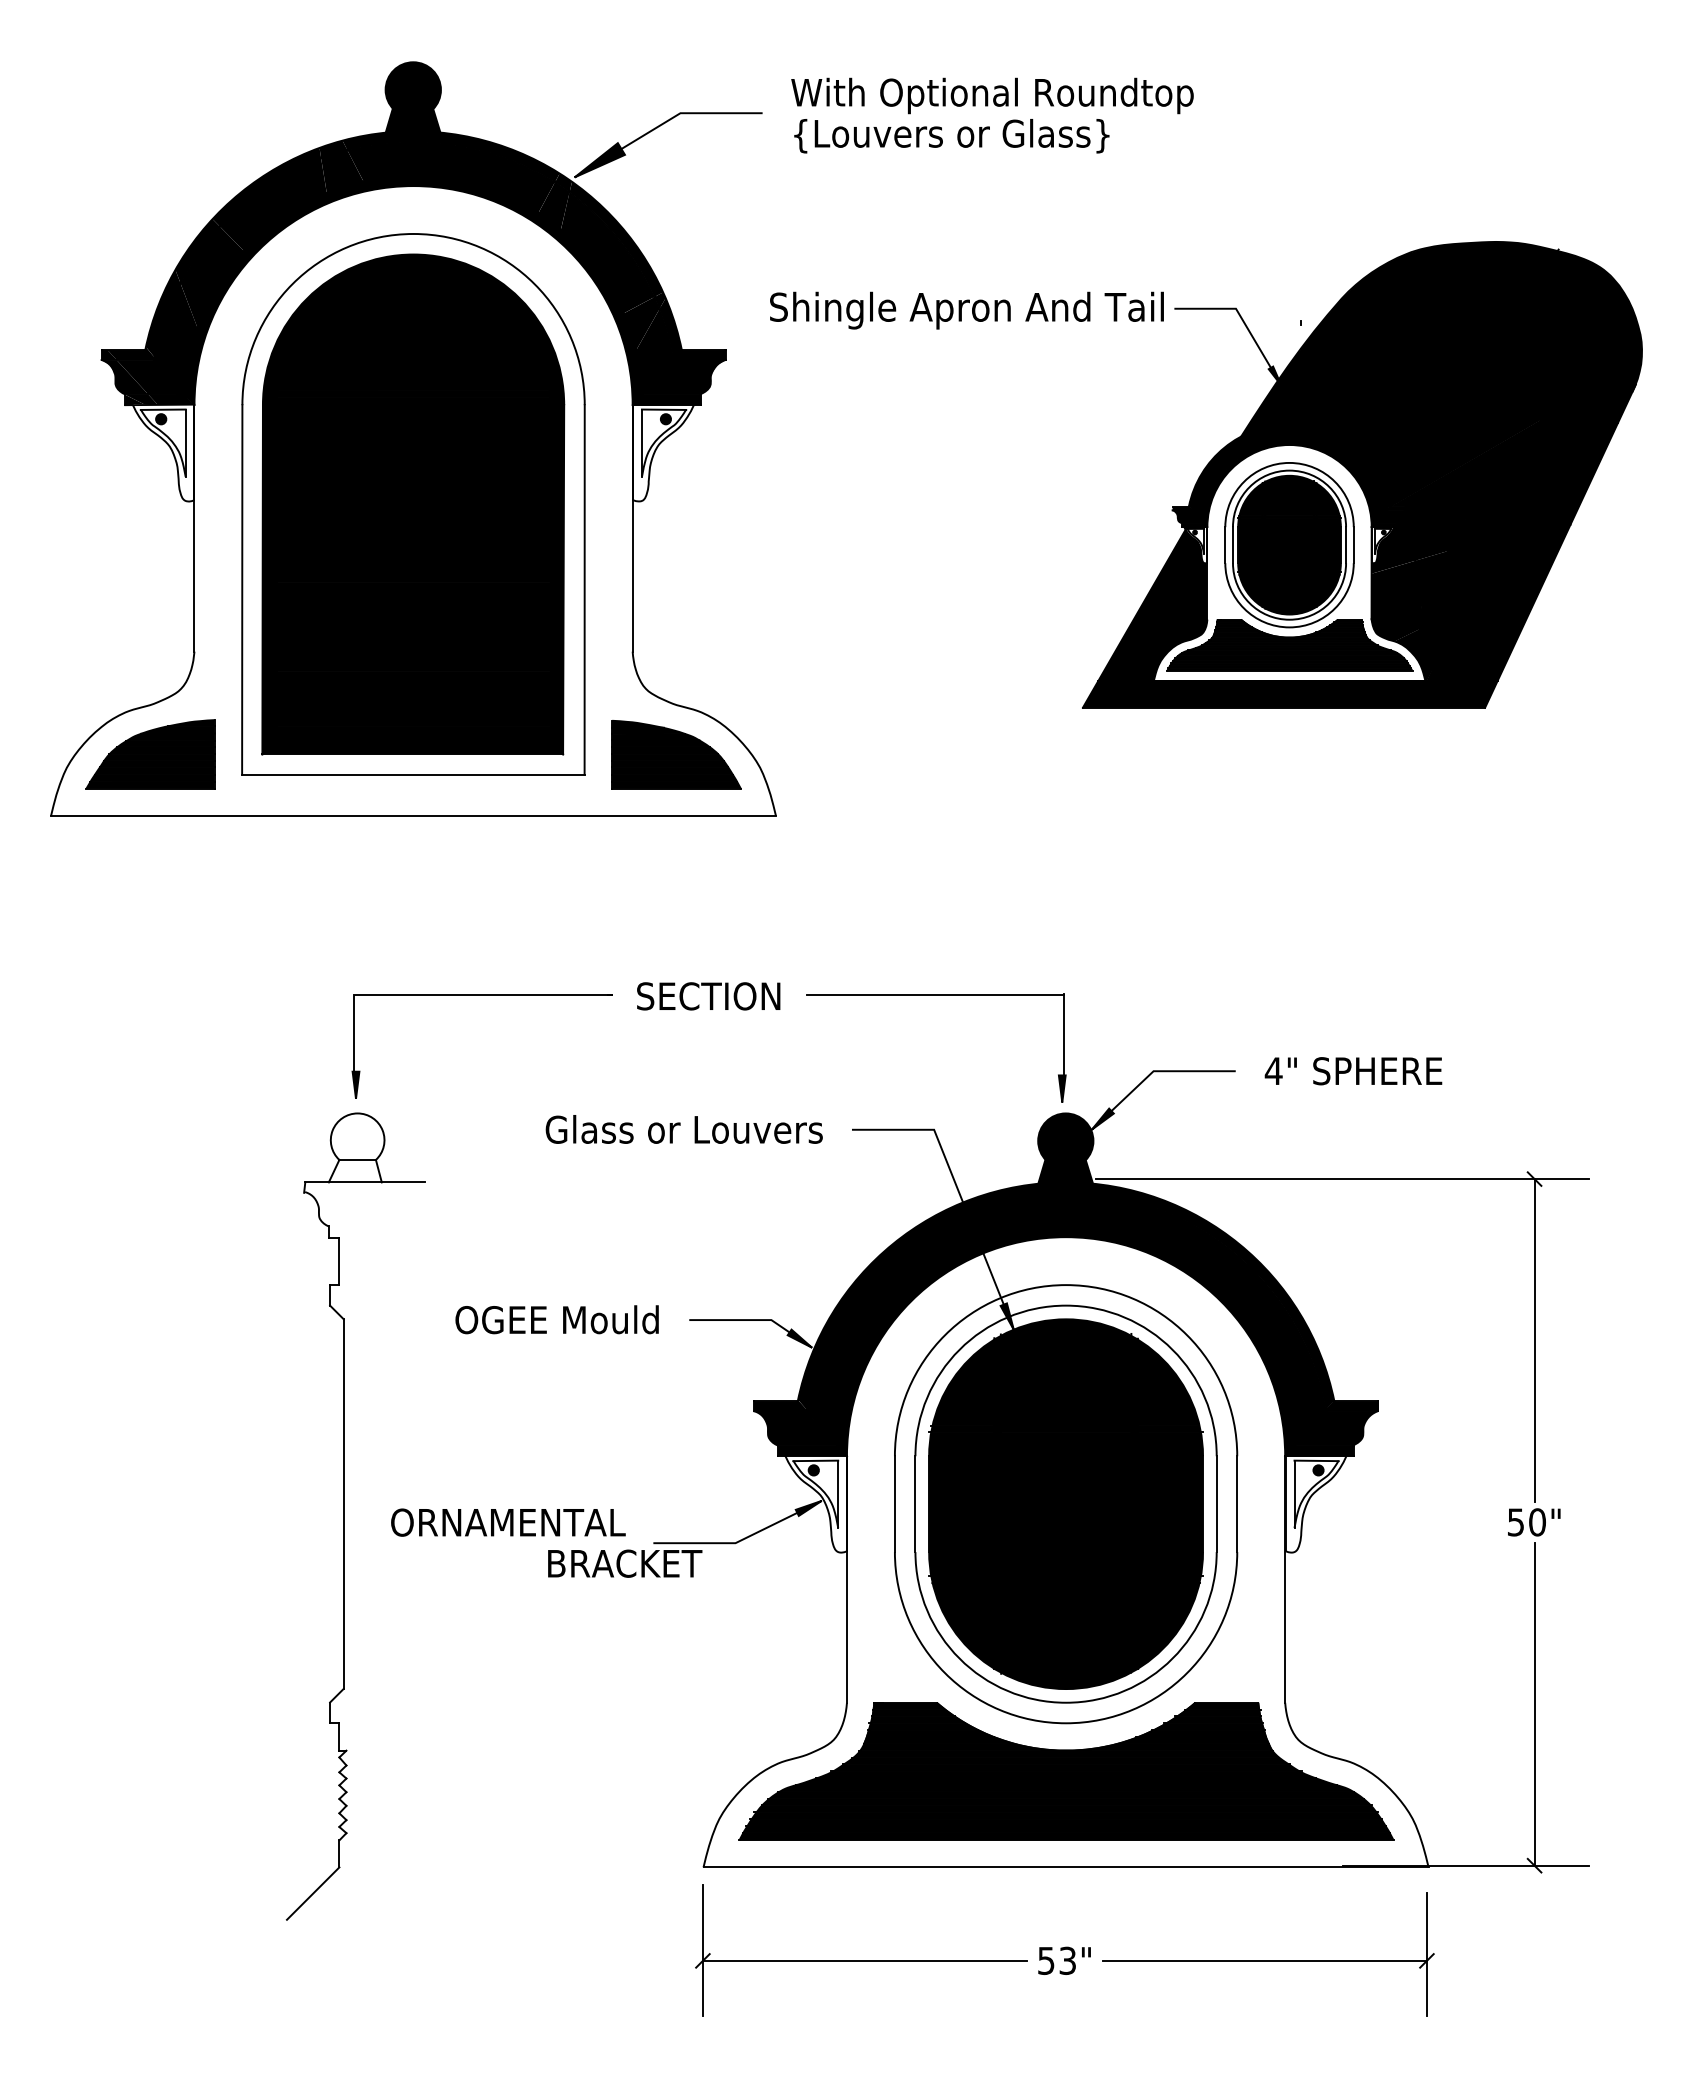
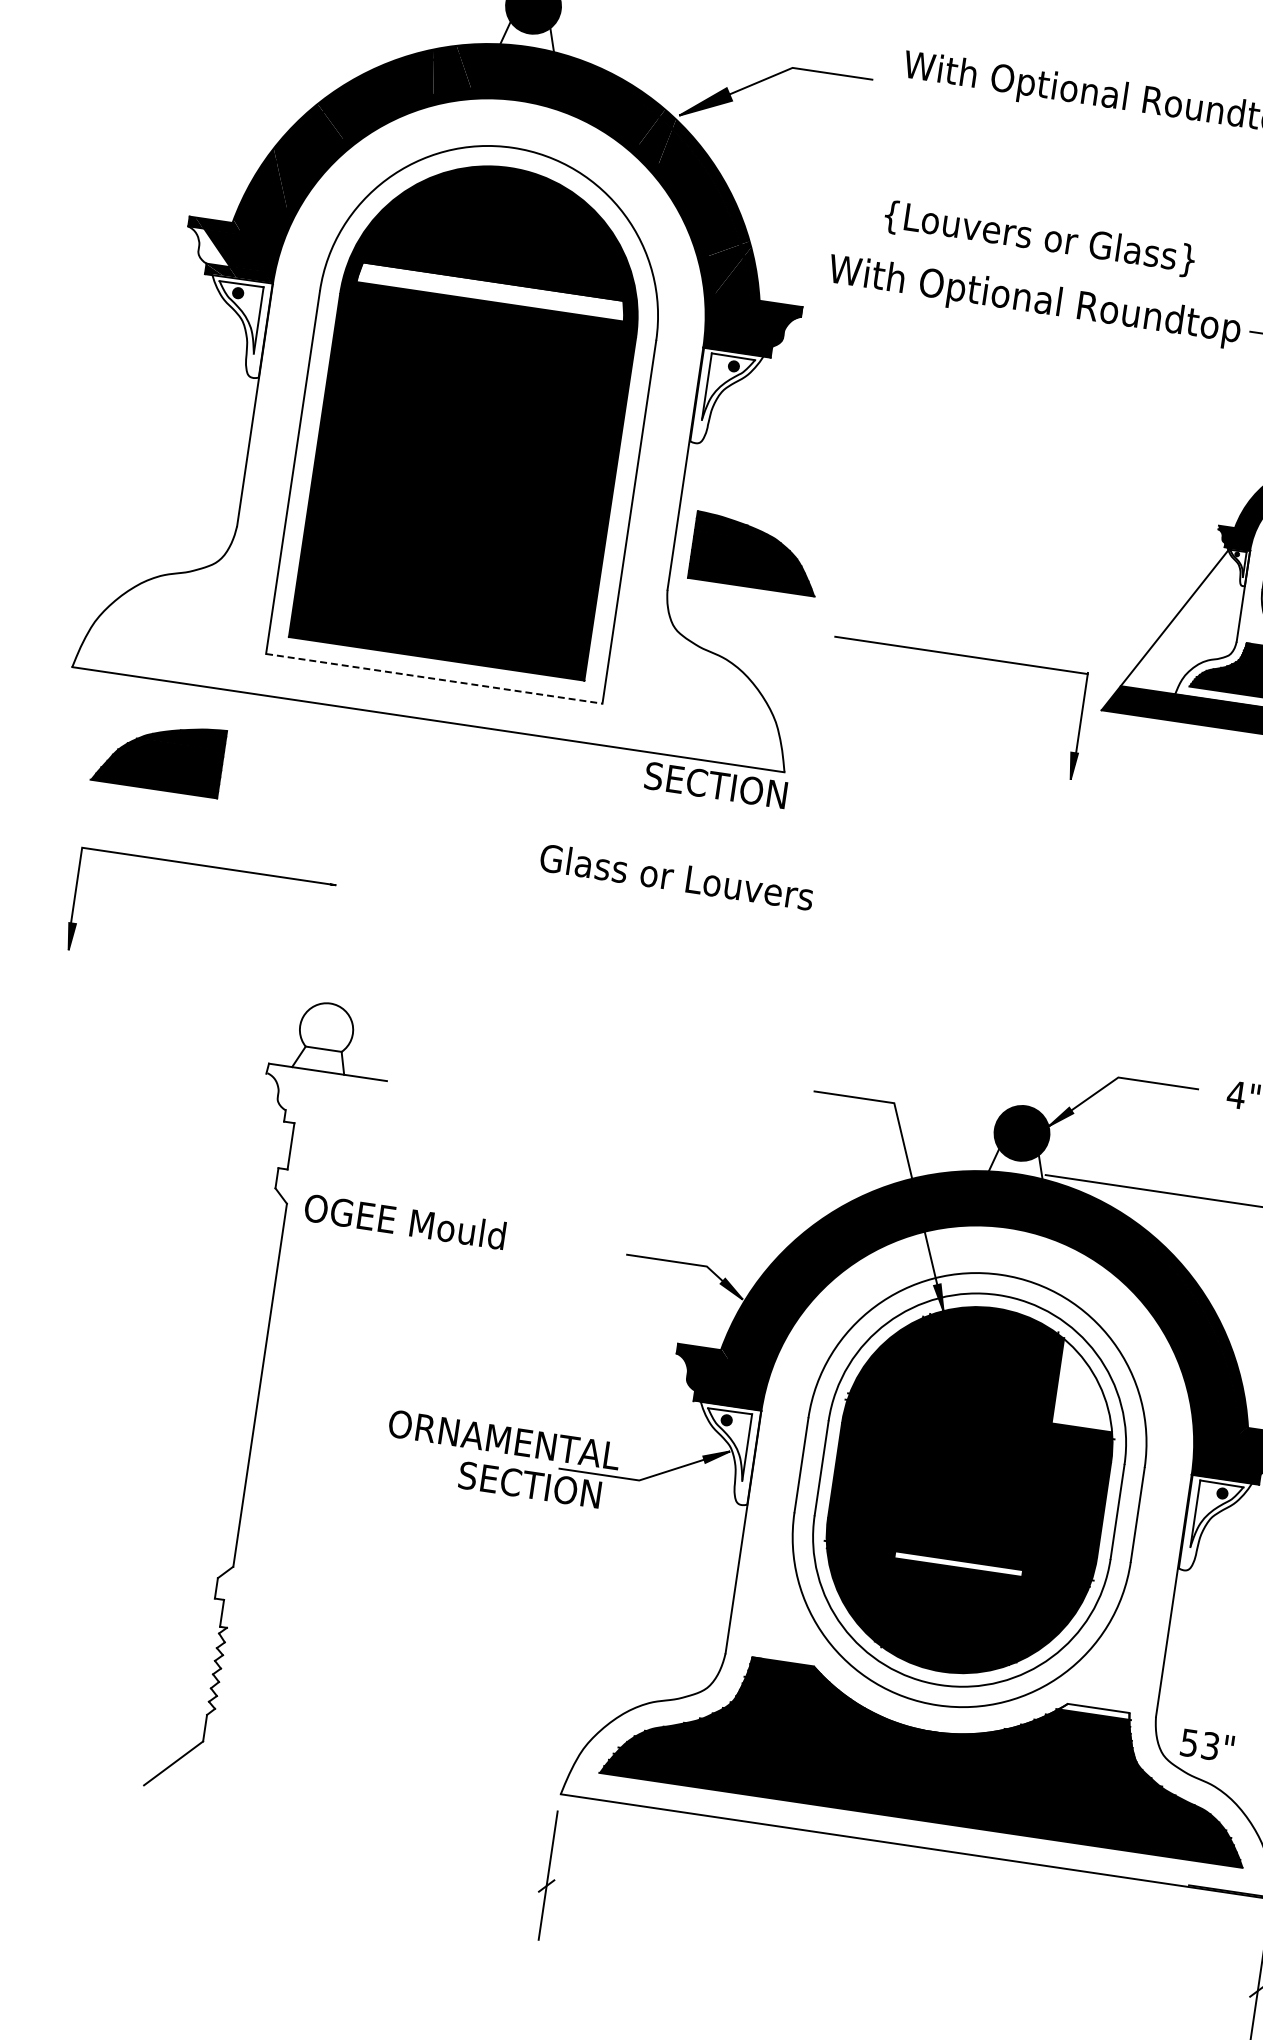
fill: (412, 120) -> (528, 36), removed
text: (951, 136) -> (1039, 239), moved
text: (955, 310) -> (1034, 301), Shingle Apron And Tail -> With Optional Roundtop
fill: (124, 377) -> (208, 246), removed
fill: (413, 380) -> (491, 291), removed
fill: (1152, 603) -> (1185, 617), removed
part: (150, 754) -> (159, 755), moved
part: (676, 754) -> (756, 553), moved
line: (413, 774) -> (434, 678), solid -> dashed
part: (481, 995) -> (206, 866), moved
part: (936, 995) -> (962, 656), moved
text: (708, 996) -> (715, 785), moved
text: (683, 1129) -> (676, 877), moved
fill: (1065, 1171) -> (1017, 1163), removed
text: (556, 1319) -> (404, 1221), moved
fill: (1168, 1382) -> (1087, 1385), removed
text: (508, 1522) -> (504, 1439), moved
text: (625, 1563) -> (528, 1484), BRACKET -> SECTION
fill: (1066, 1579) -> (959, 1564), removed
fill: (1222, 1705) -> (1094, 1710), removed
line: (864, 1960) -> (705, 1909), removed
text: (1064, 1960) -> (1207, 1745), moved
line: (1264, 1960) -> (1098, 1967), removed

